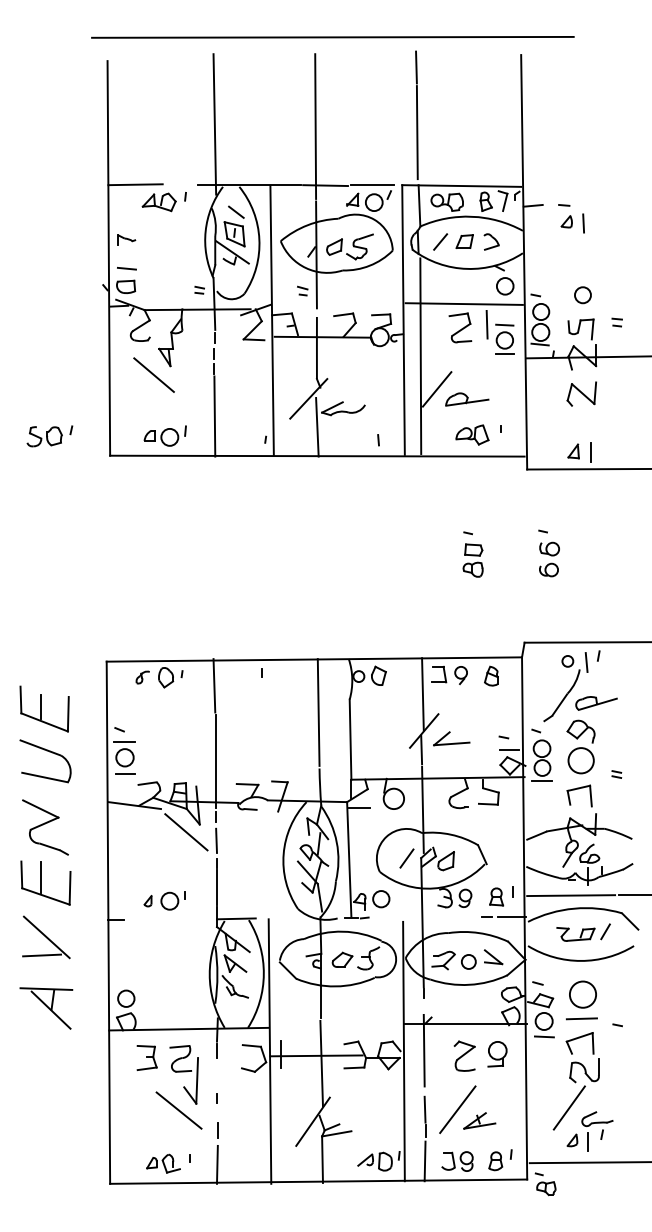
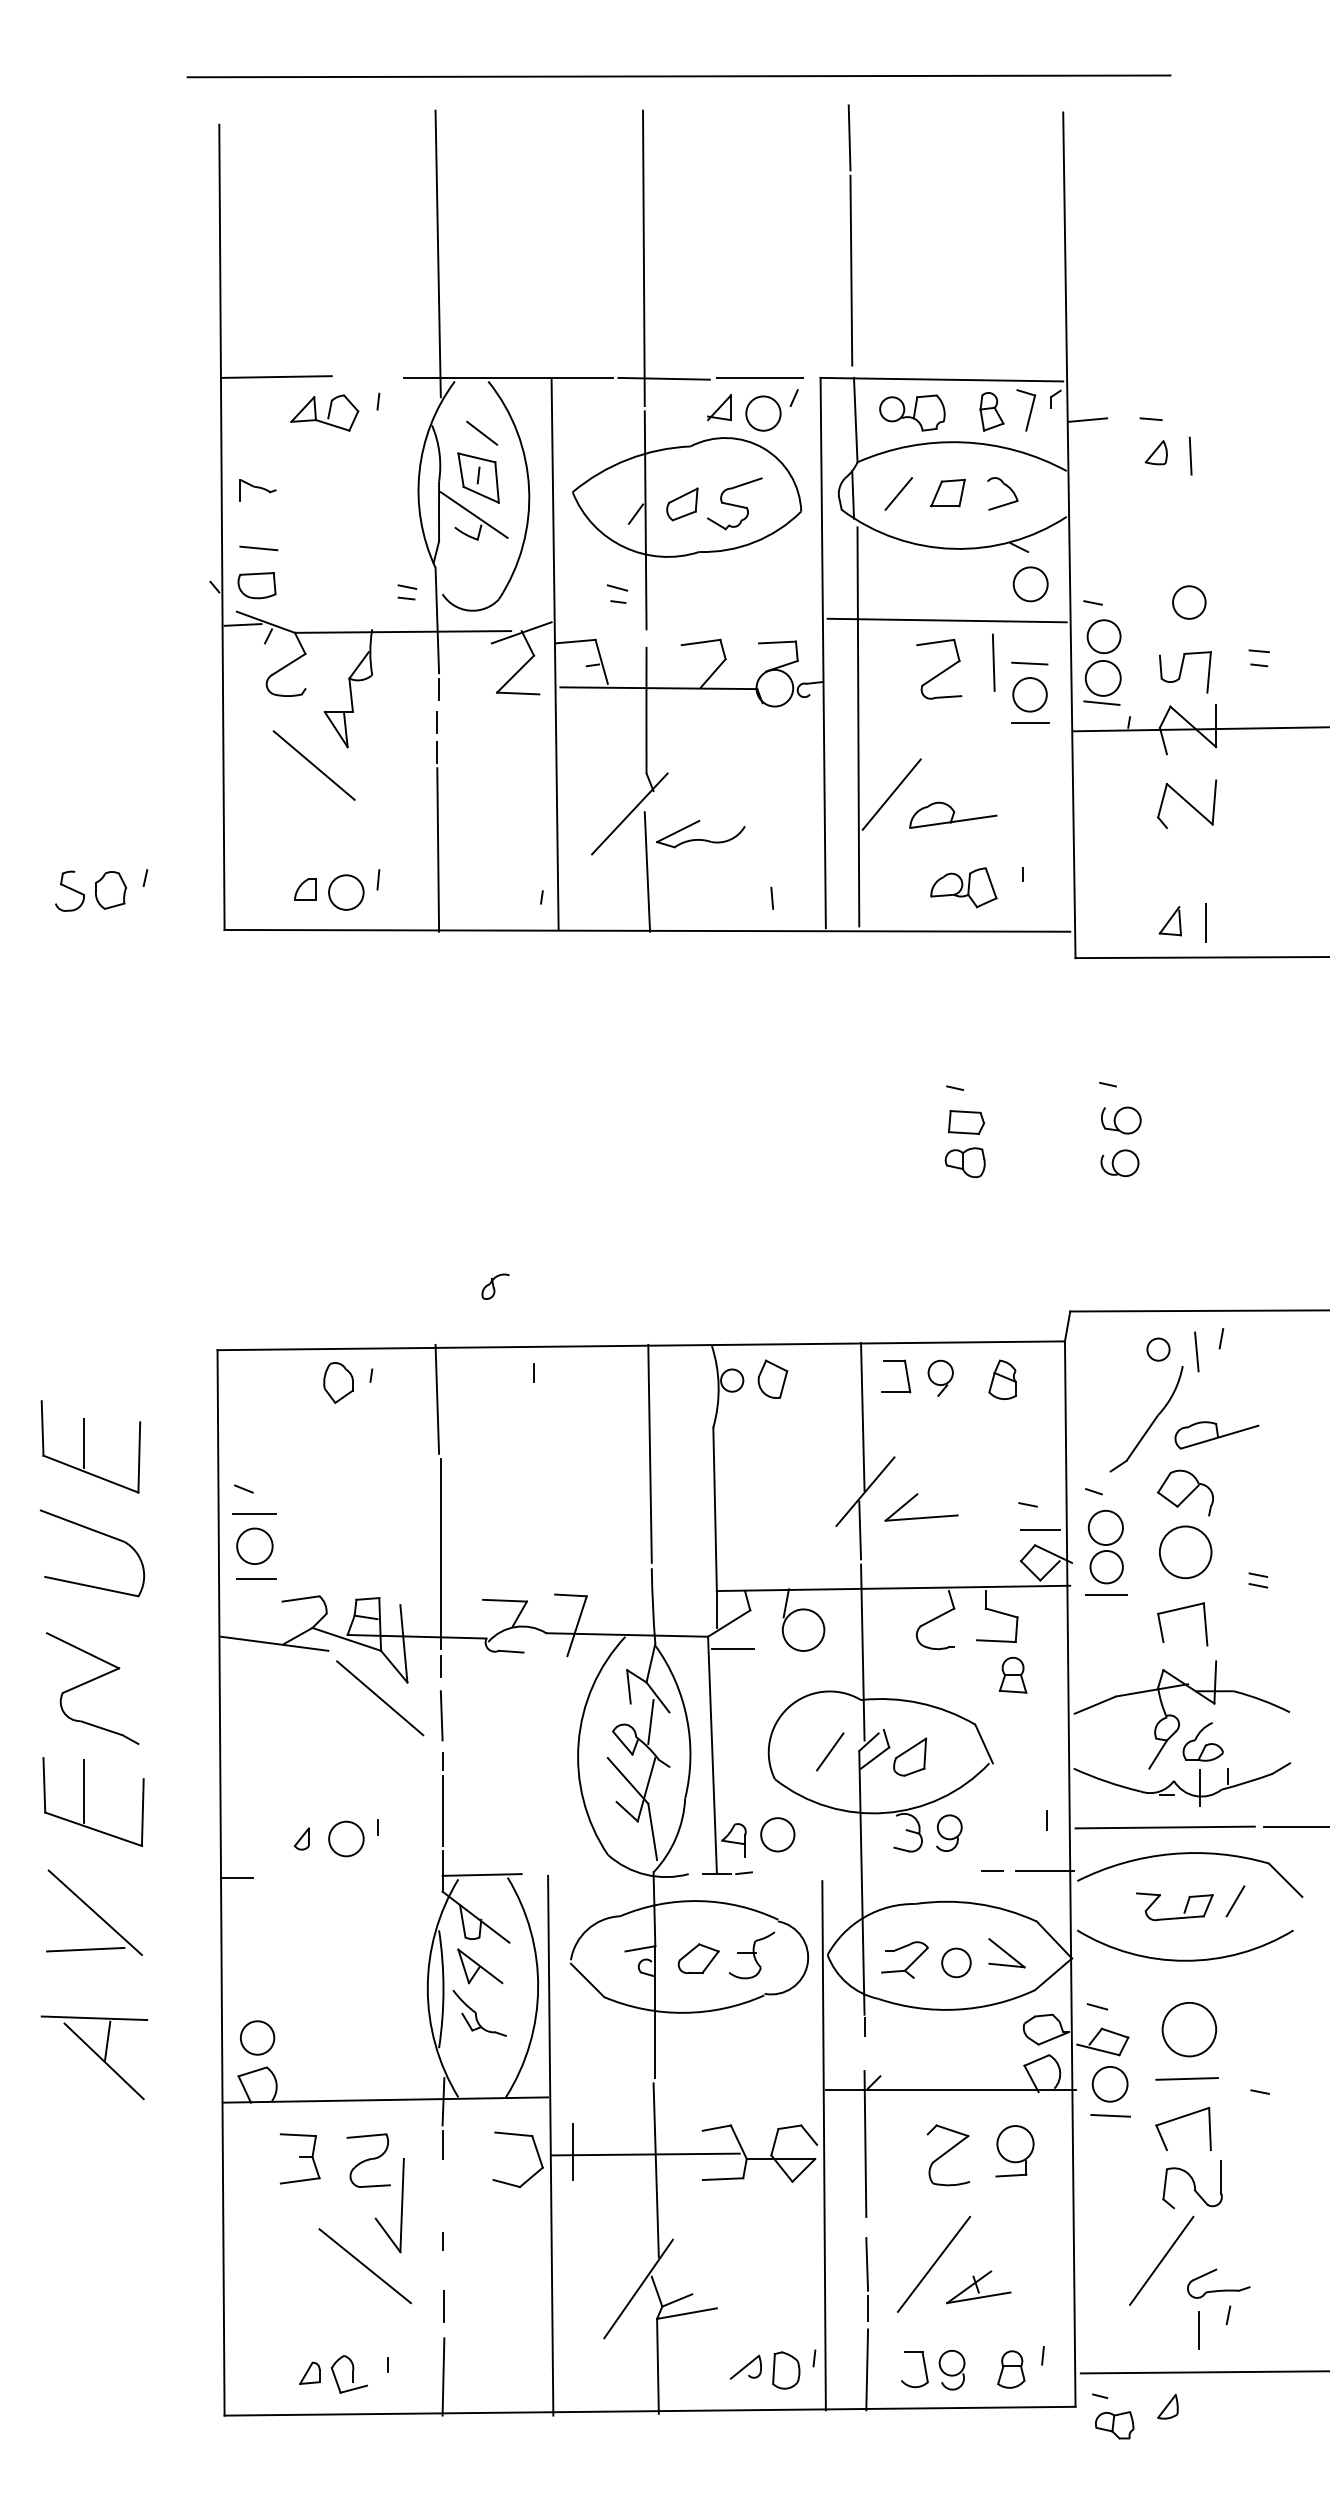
part: (142, 677) -> (494, 1286), moved
part: (496, 896) -> (1012, 1674), moved
part: (572, 1140) -> (1167, 2406), moved

